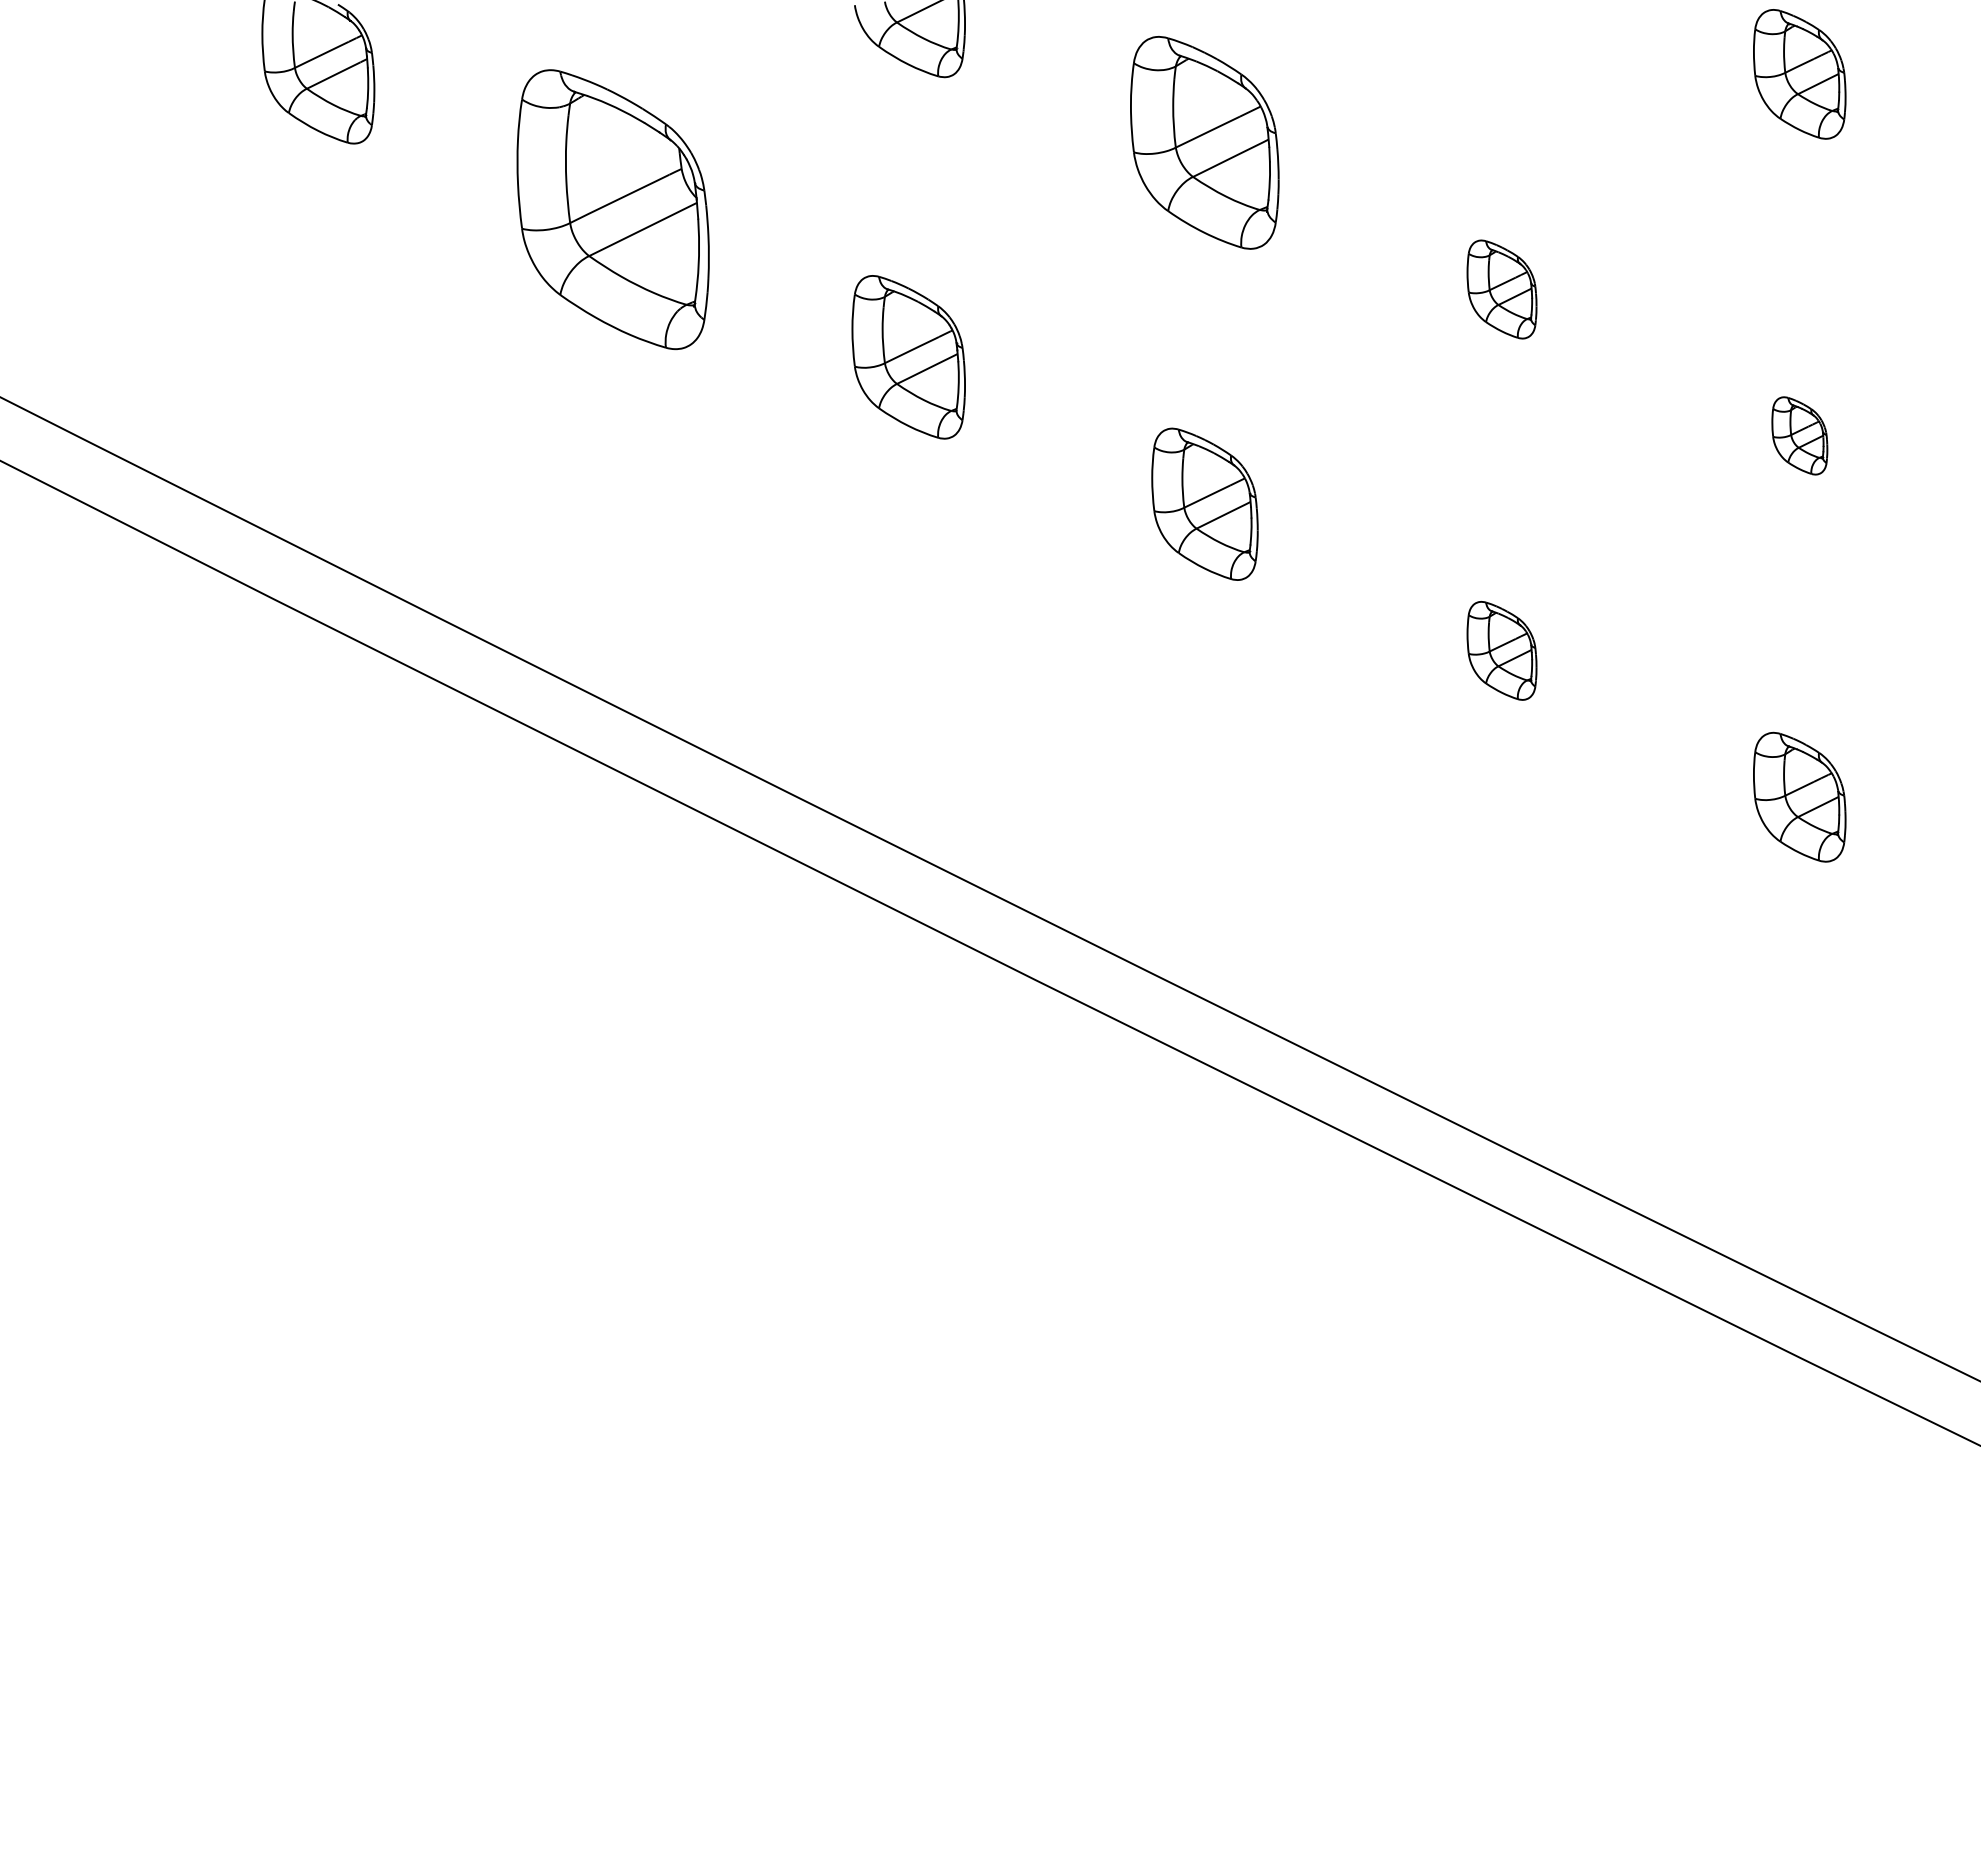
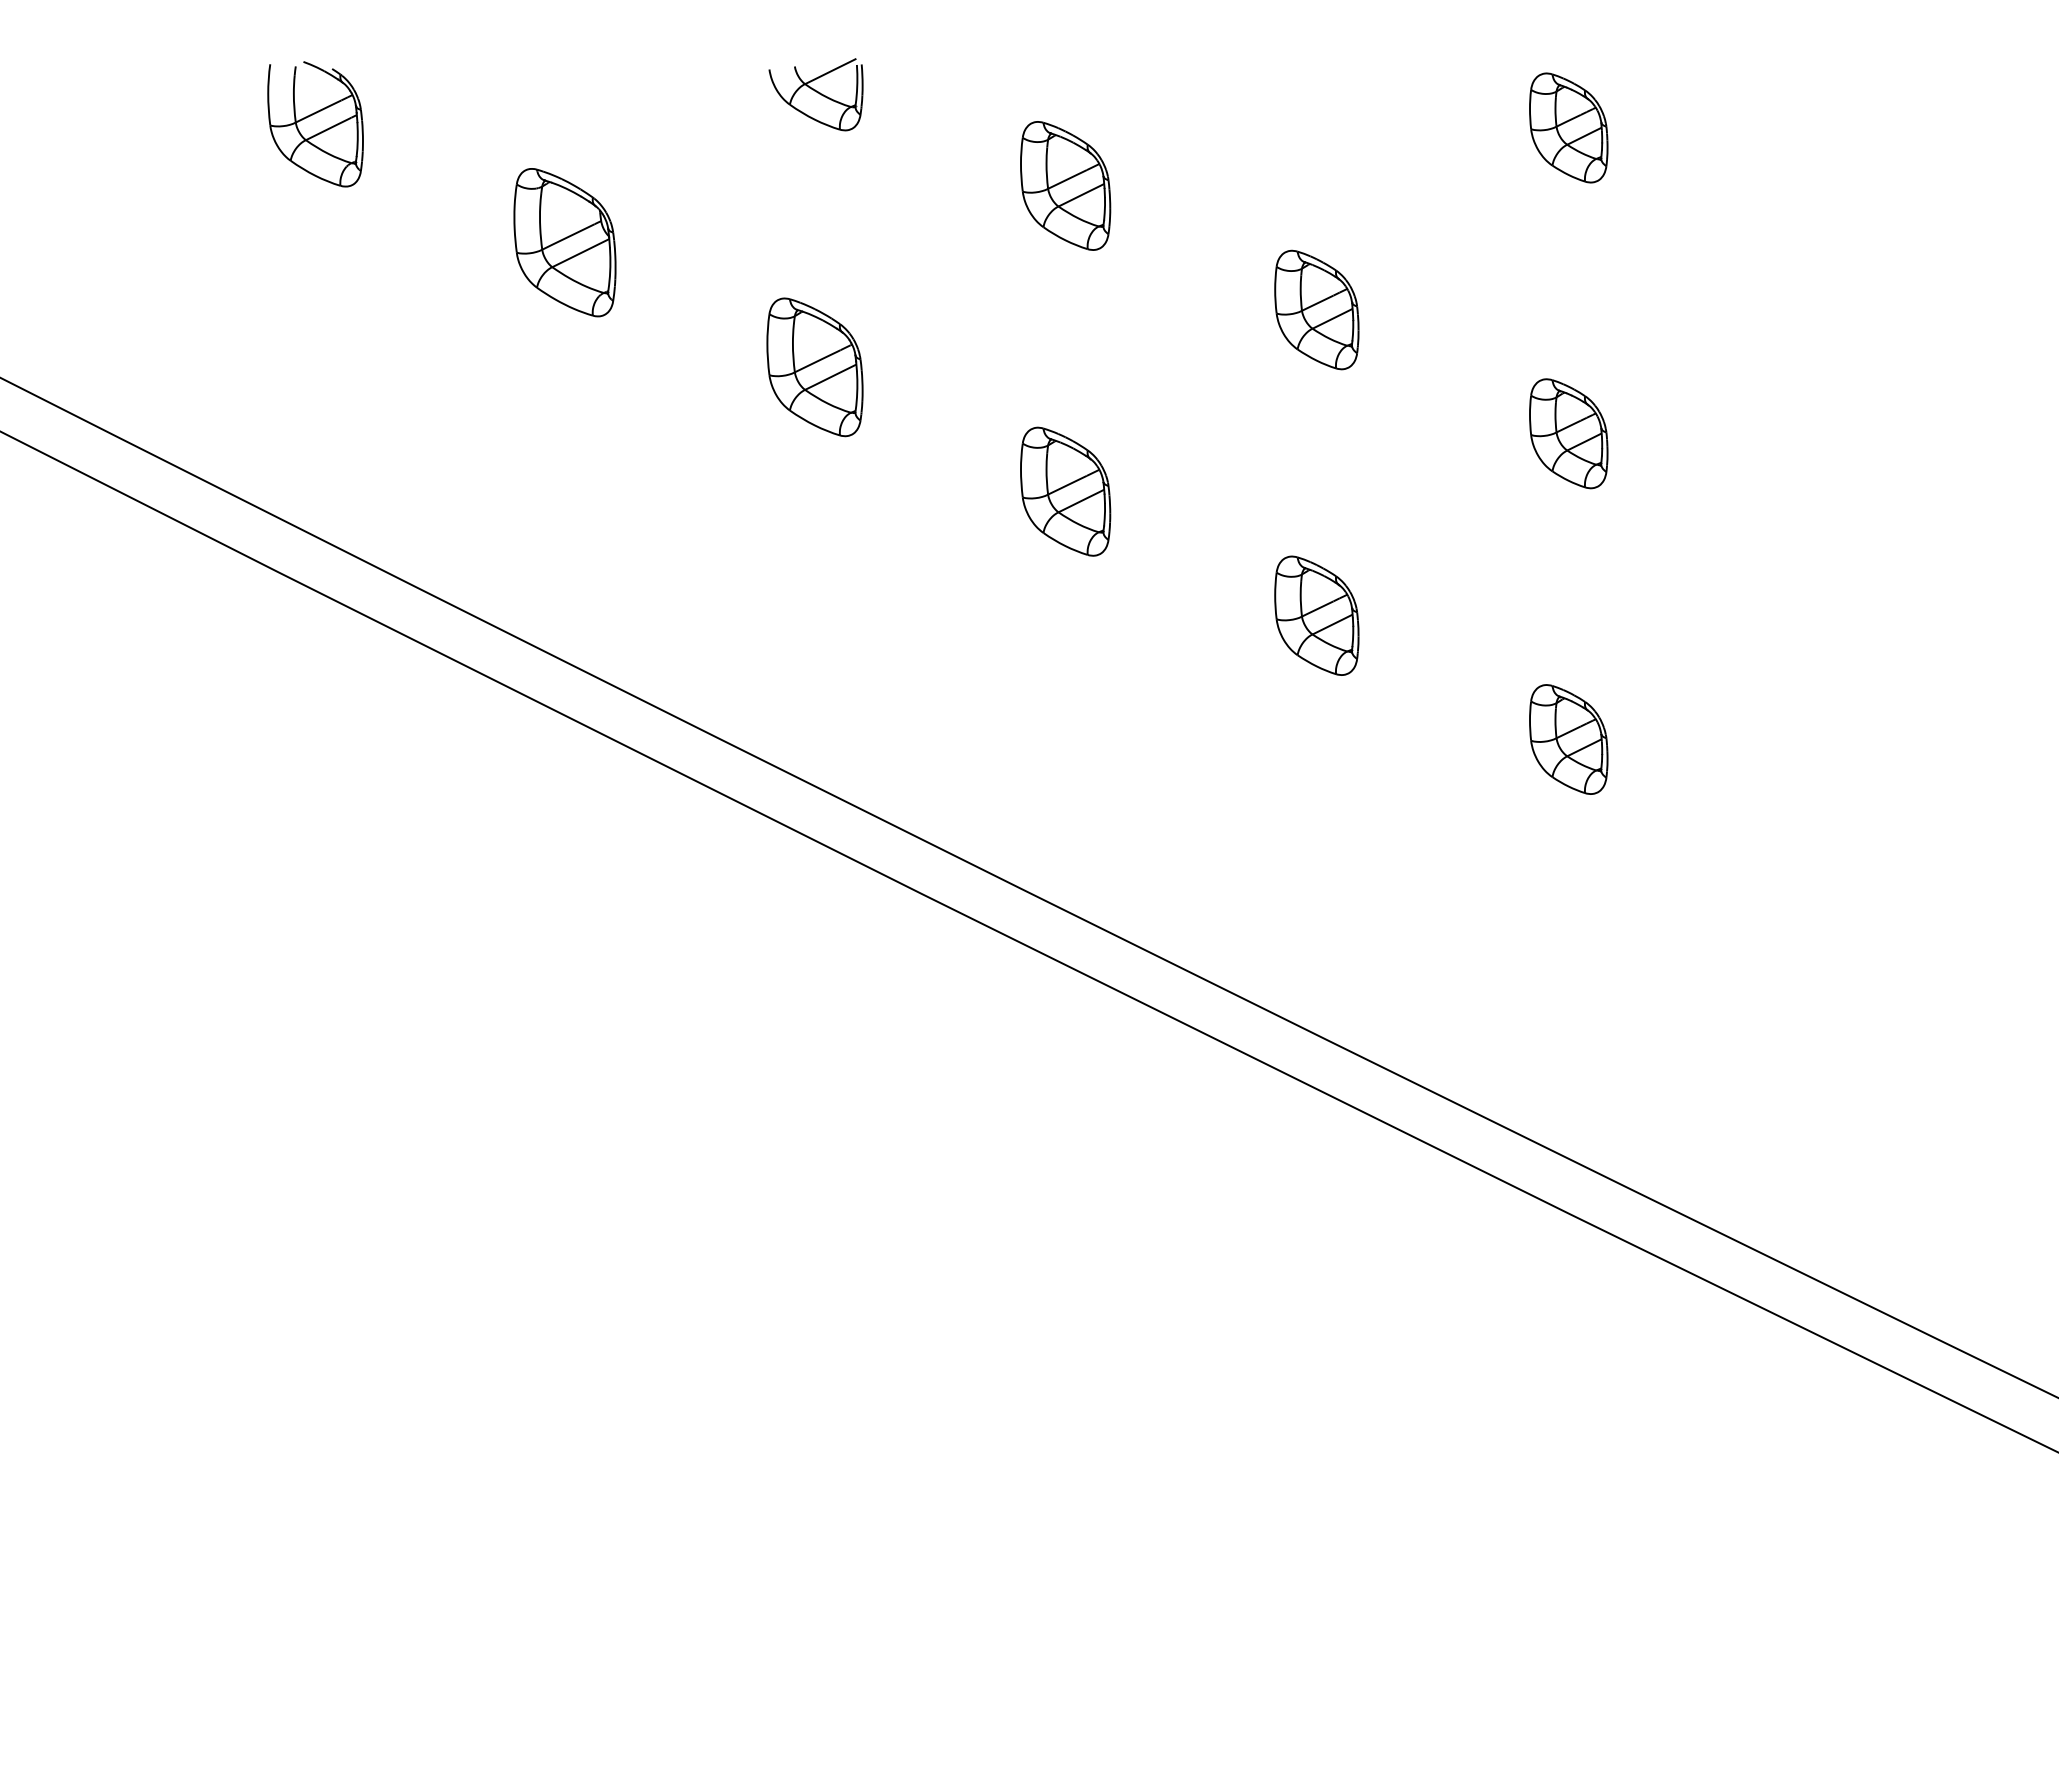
part: (1204, 142) -> (1065, 185), size x0.71
part: (612, 209) -> (564, 242), size x0.62
part: (1501, 288) -> (1316, 309), size x1.43
part: (1799, 435) -> (1568, 433), size x1.67
part: (1501, 650) -> (1316, 615), size x1.43

